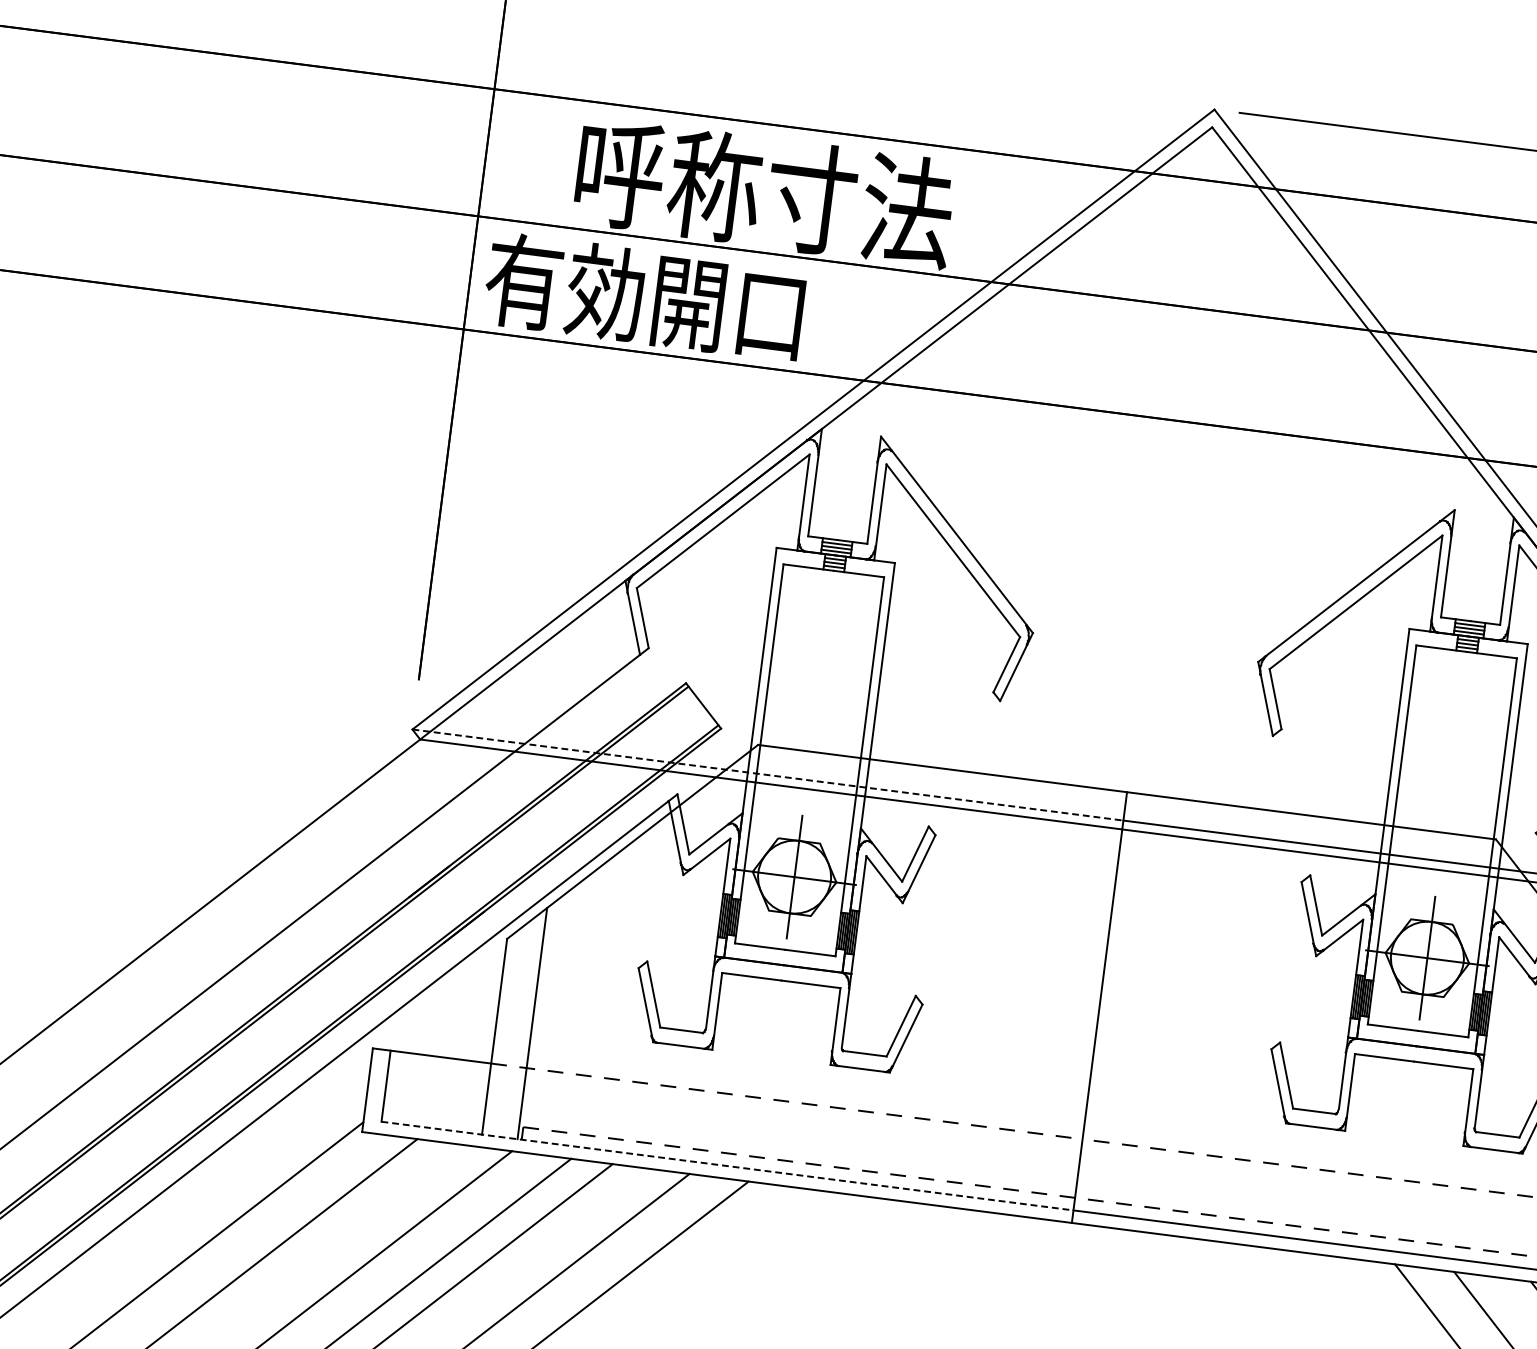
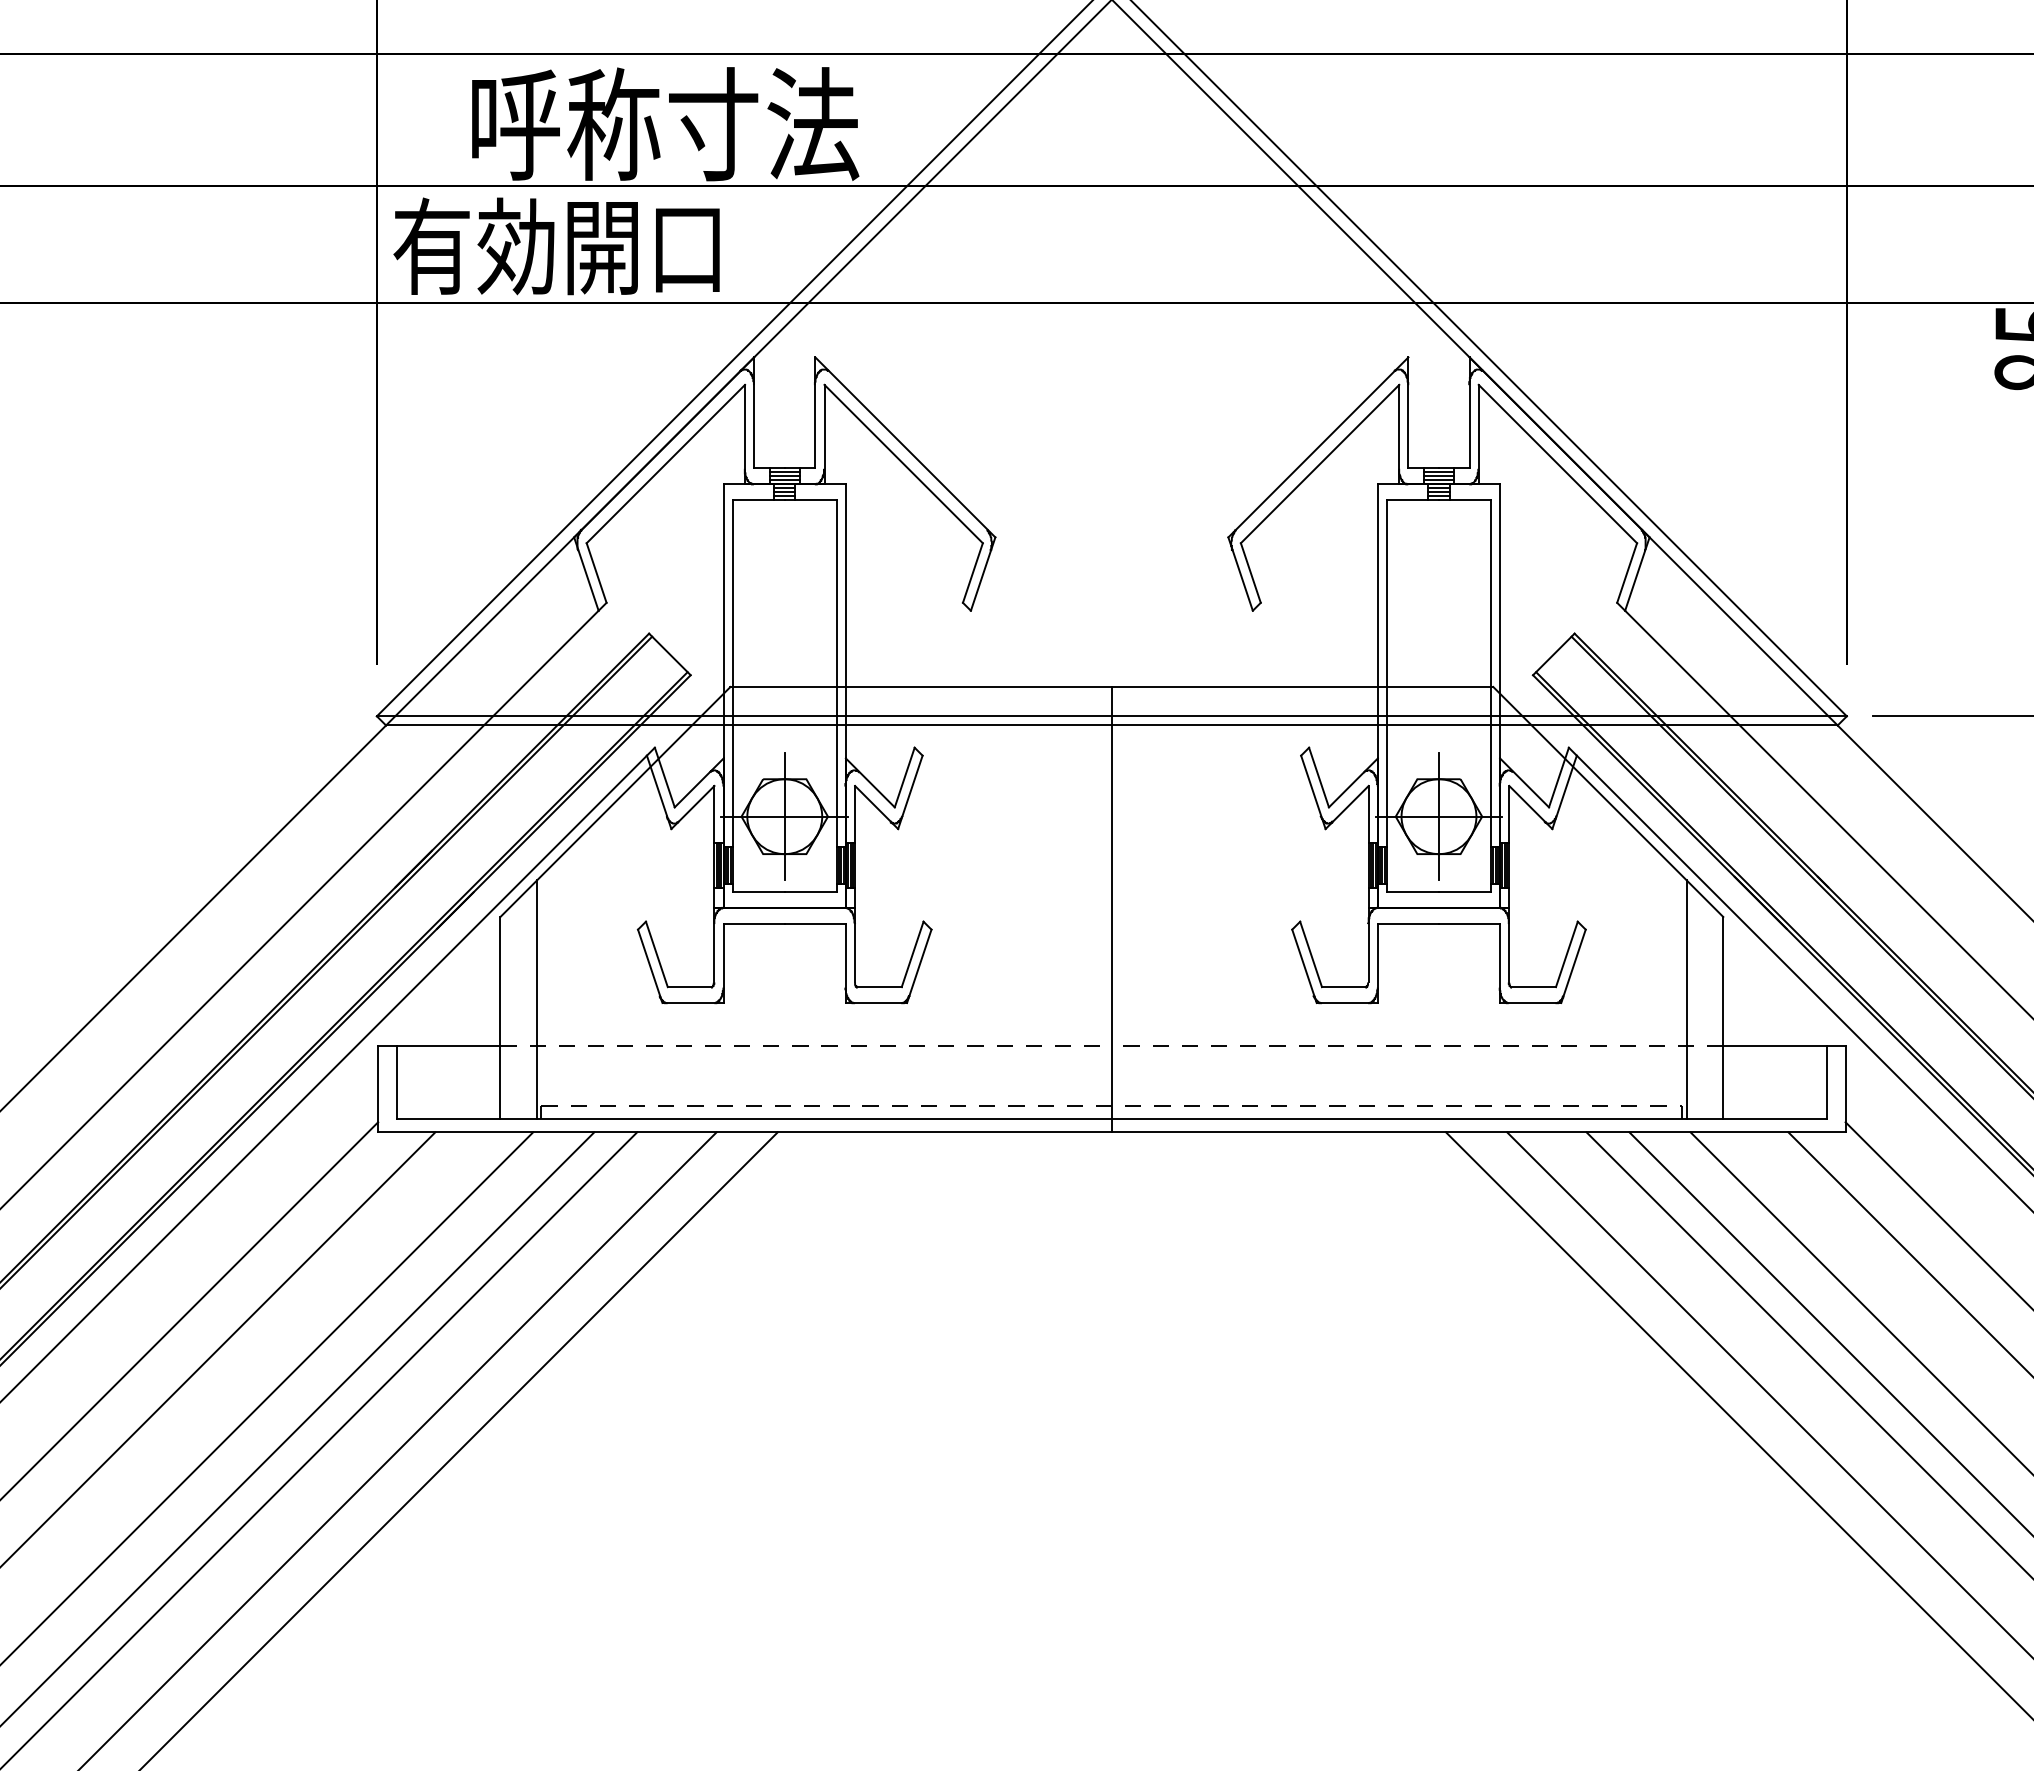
line: (768, 775) -> (744, 716), dashed -> solid
line: (727, 1166) -> (754, 1119), dashed -> solid

